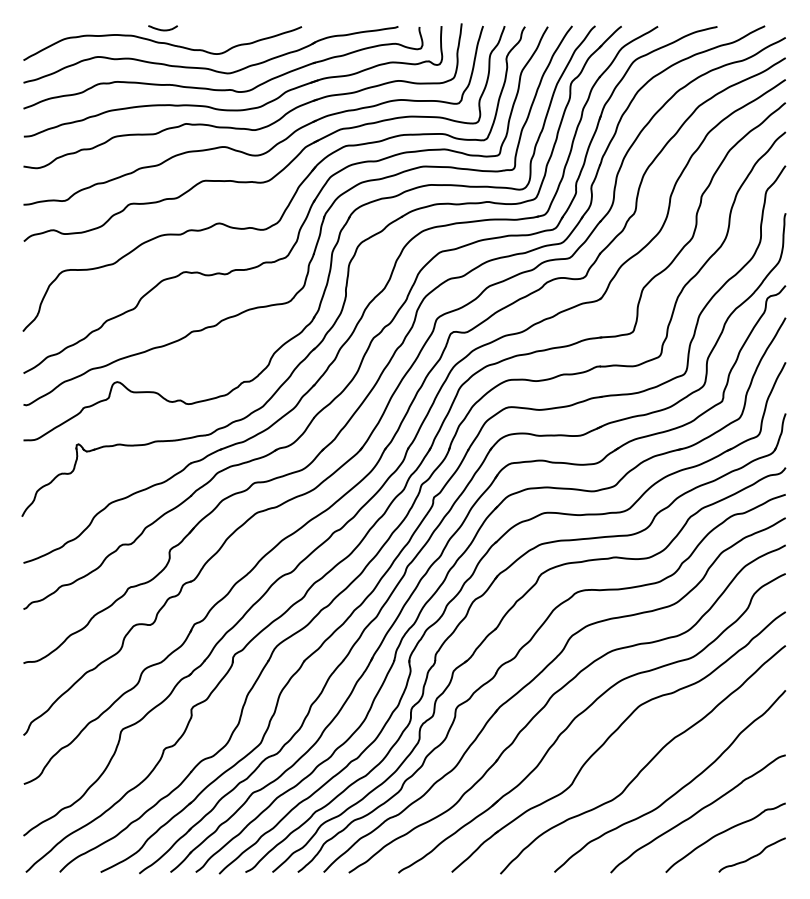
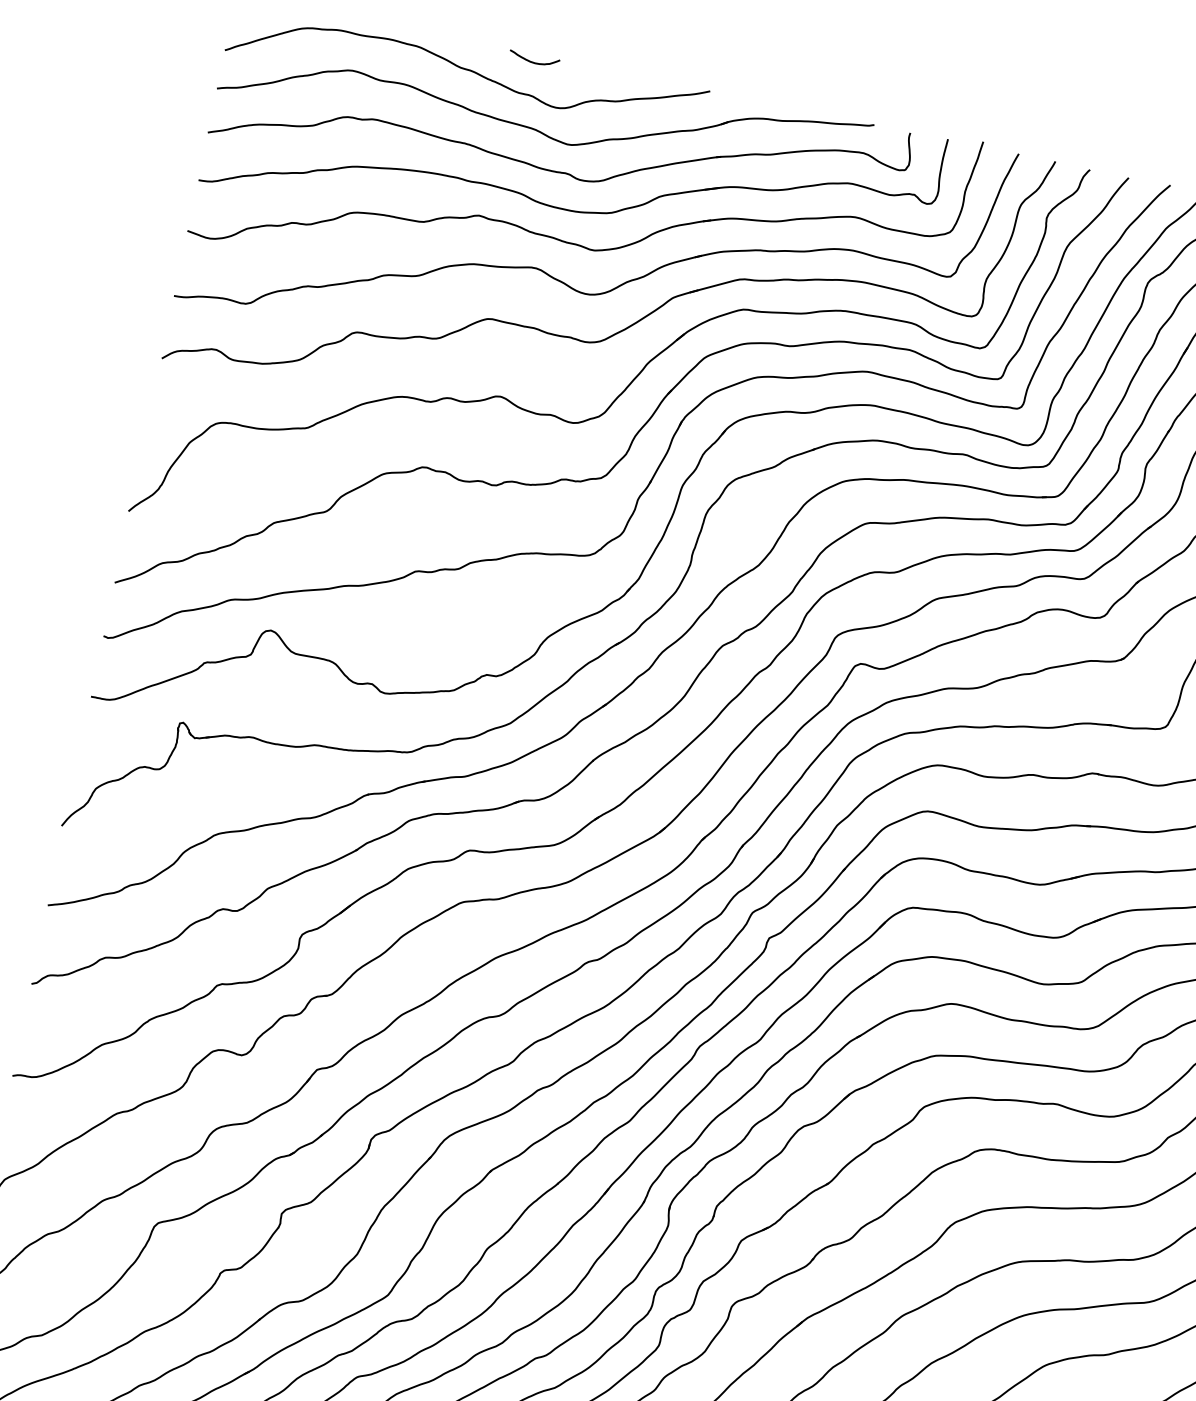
curve: (162, 29) -> (533, 61), moved

